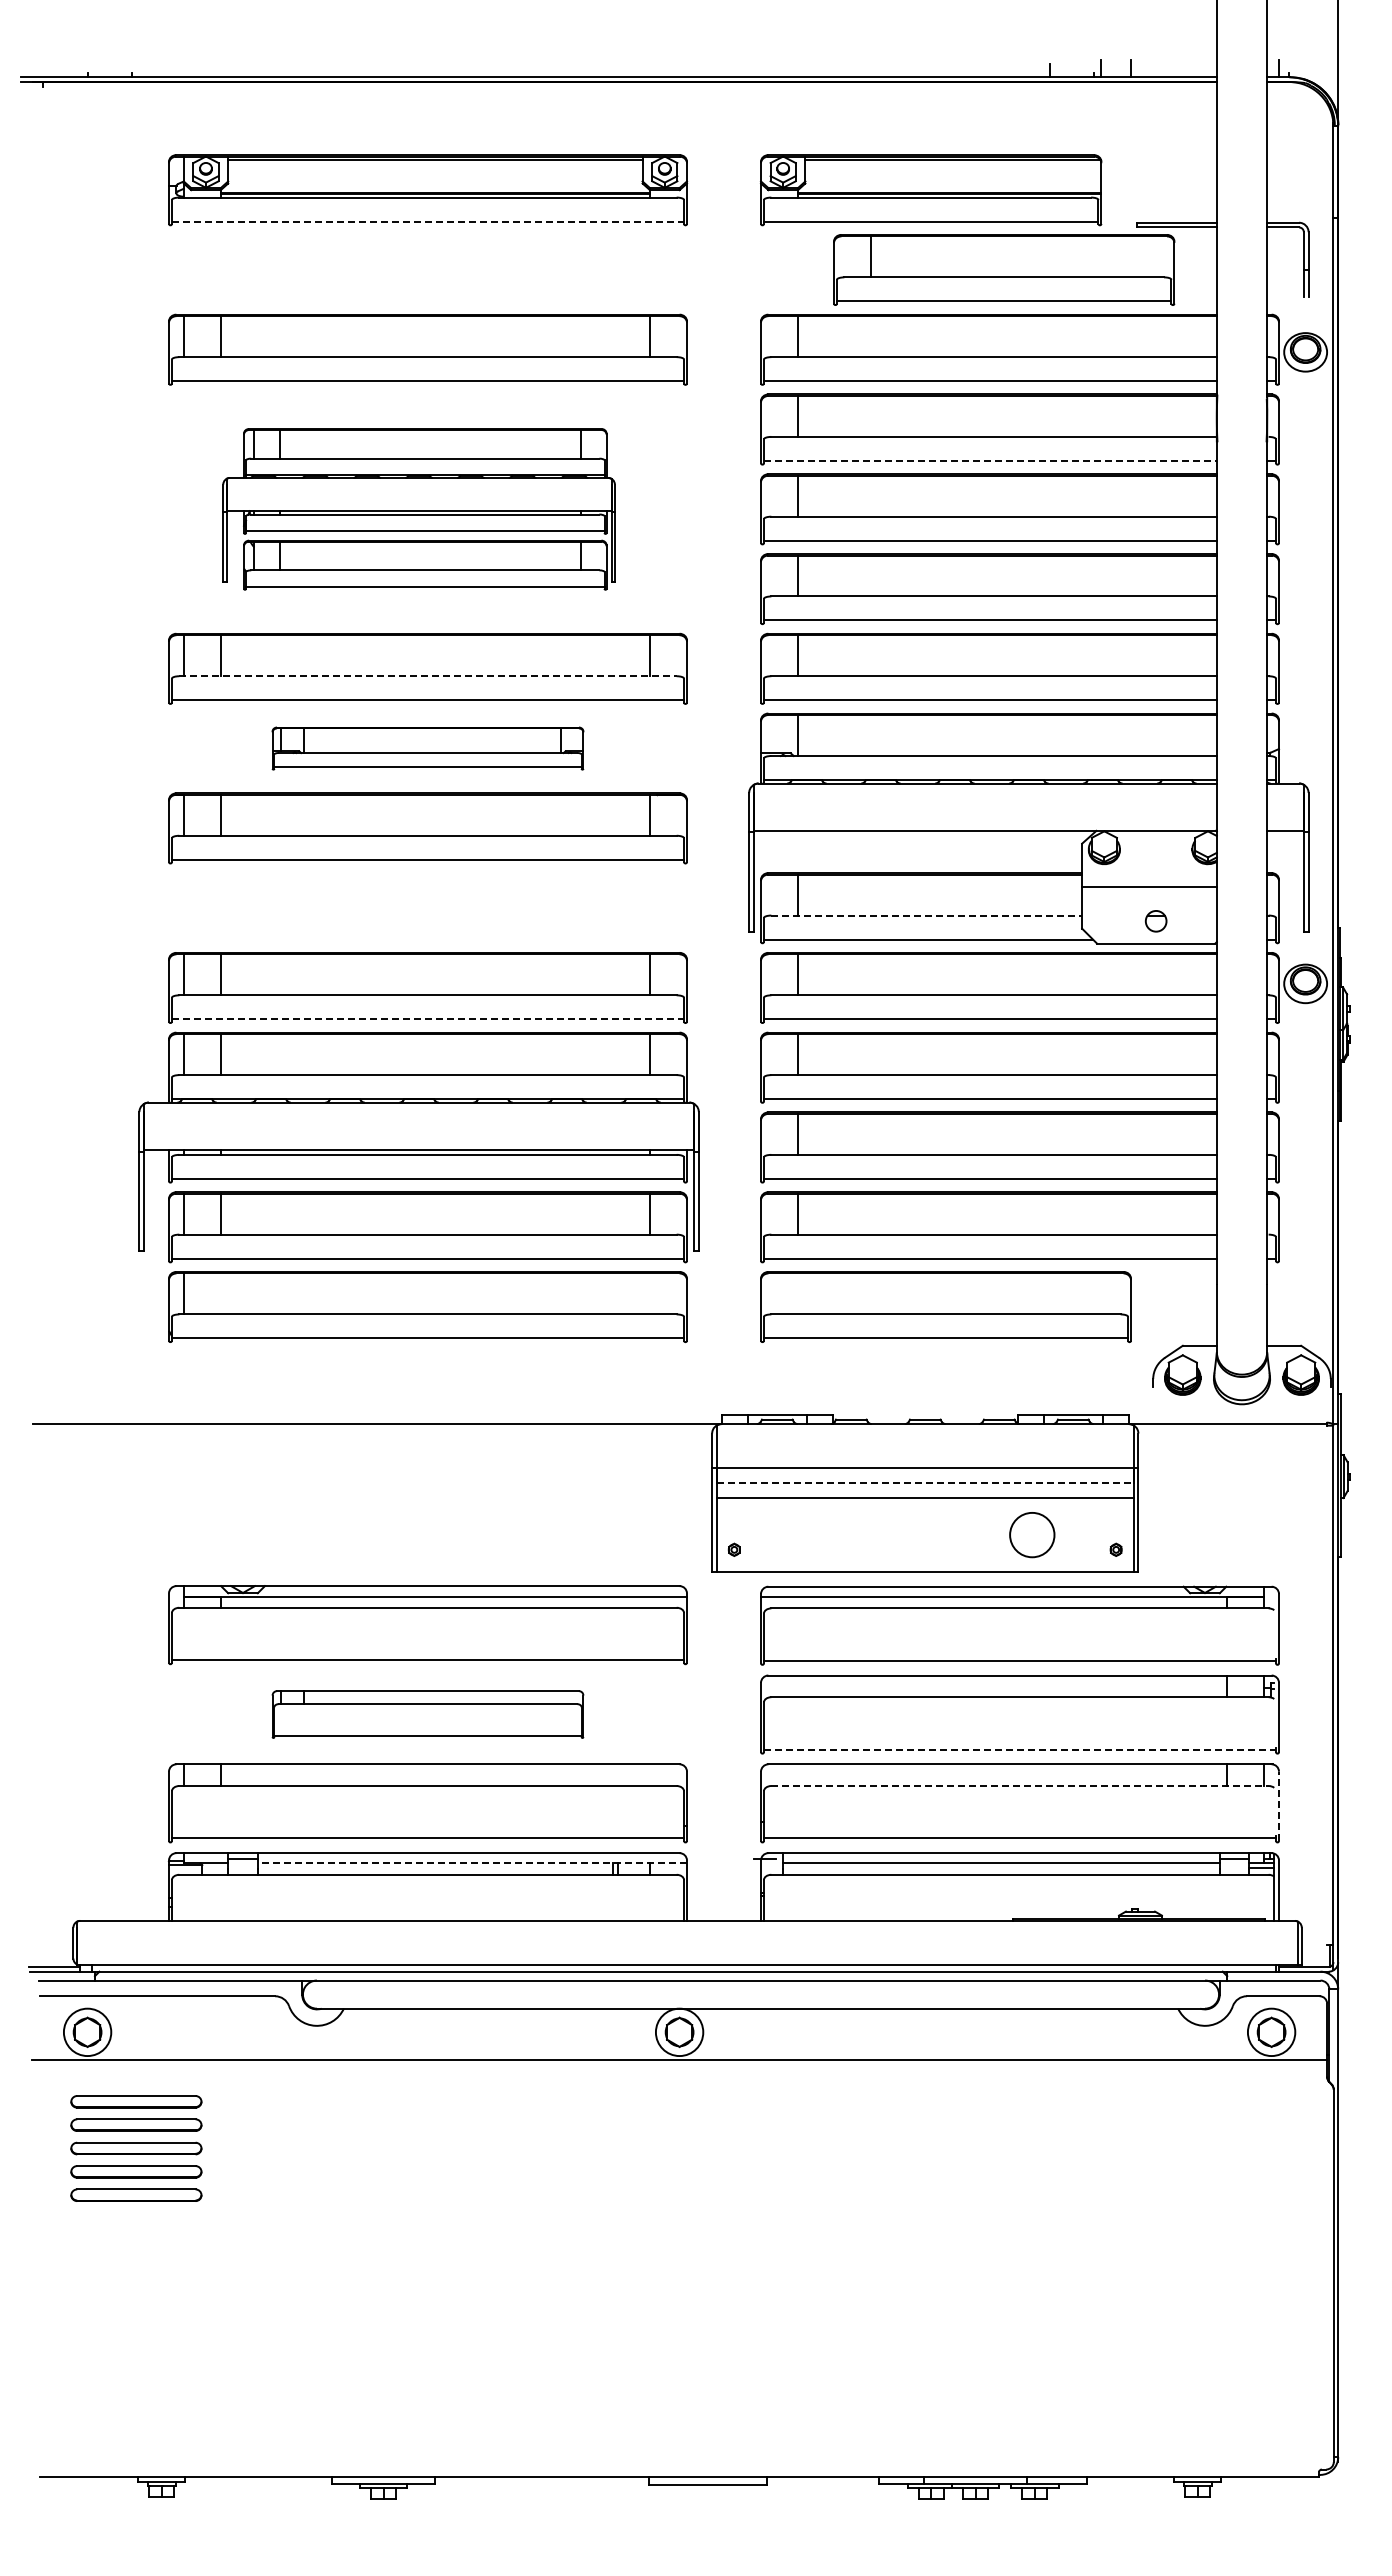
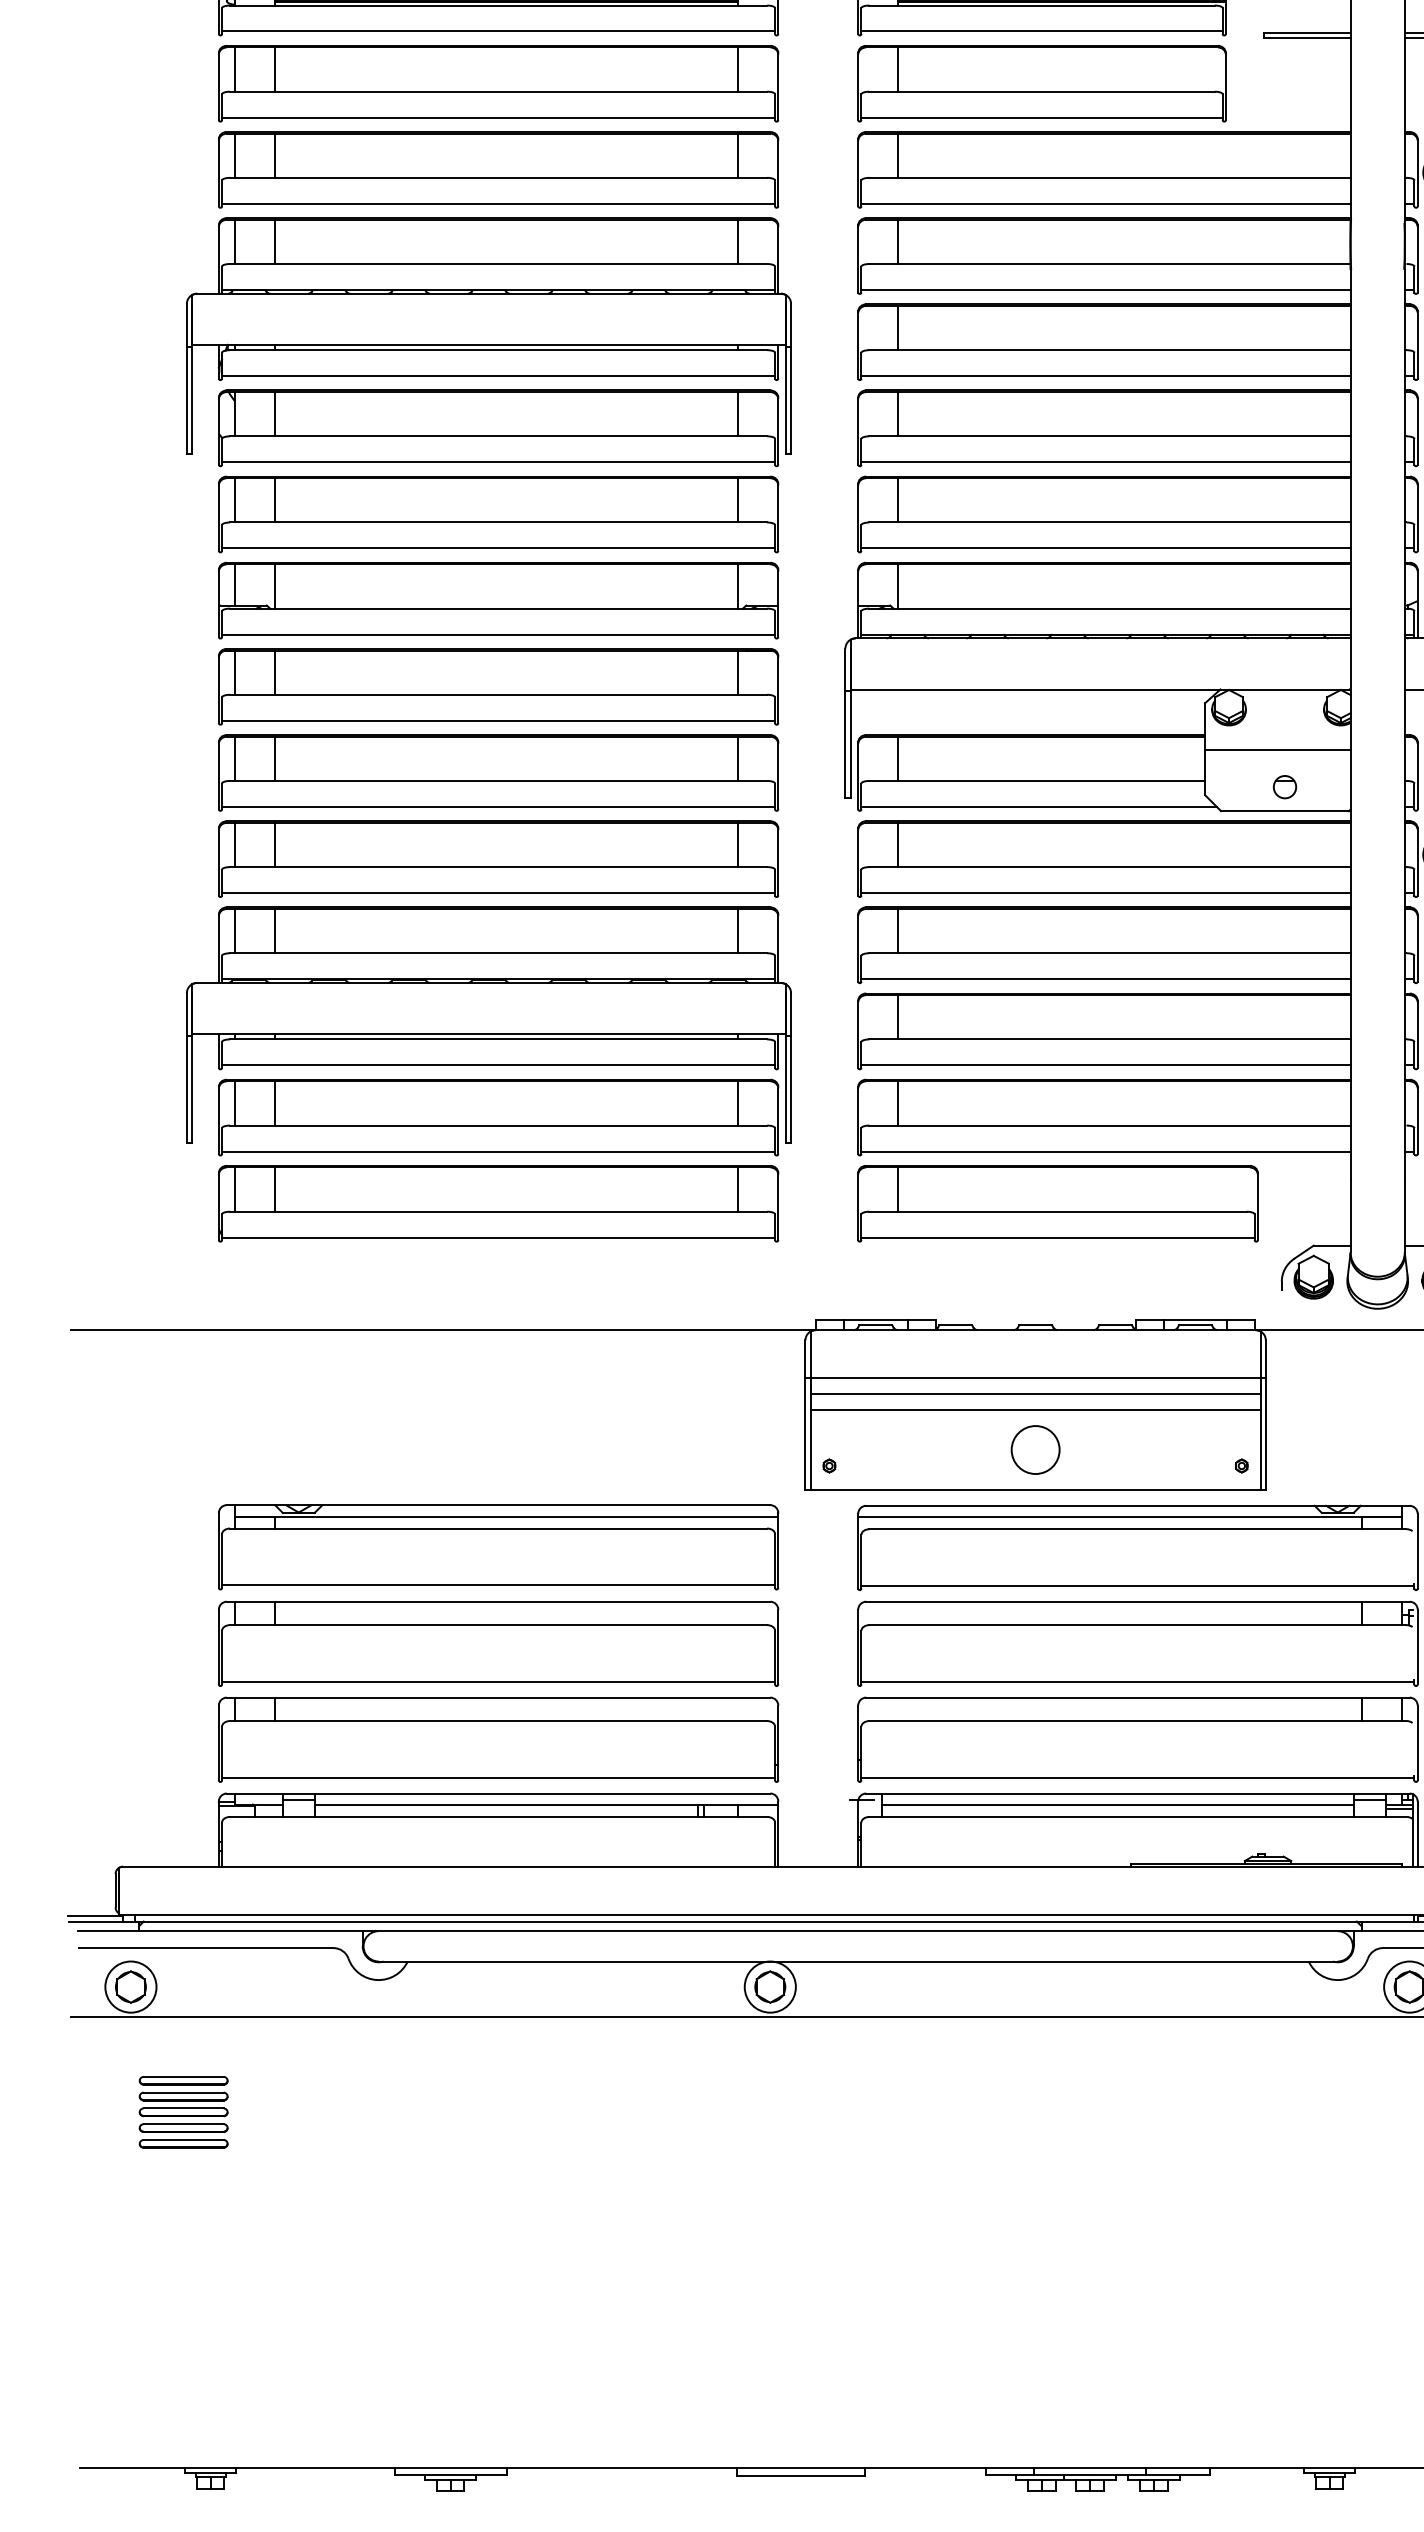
line: (428, 221) -> (499, 31), dashed -> solid
part: (427, 269) -> (498, 83), added
part: (1004, 269) -> (1042, 83), moved
line: (990, 460) -> (1106, 289), dashed -> solid
part: (418, 509) -> (488, 342), size x1.43
line: (428, 676) -> (499, 522), dashed -> solid
part: (427, 748) -> (498, 600), size x1.67
part: (427, 908) -> (498, 773), added
line: (927, 915) -> (1038, 780), dashed -> solid
line: (428, 1019) -> (499, 893), dashed -> solid
line: (220, 1293) -> (274, 1189), added
line: (650, 1293) -> (738, 1189), added
line: (798, 1293) -> (898, 1189), added
line: (925, 1483) -> (1035, 1394), dashed -> solid
circle: (1032, 1535) -> (1035, 1450), moved
part: (427, 1714) -> (498, 1643), size x1.67
line: (1020, 1749) -> (1138, 1681), dashed -> solid
line: (1020, 1786) -> (1138, 1721), dashed -> solid
line: (1279, 1806) -> (1418, 1743), dashed -> solid
line: (472, 1863) -> (546, 1804), dashed -> solid
part: (136, 2147) -> (183, 2111), size x0.62

